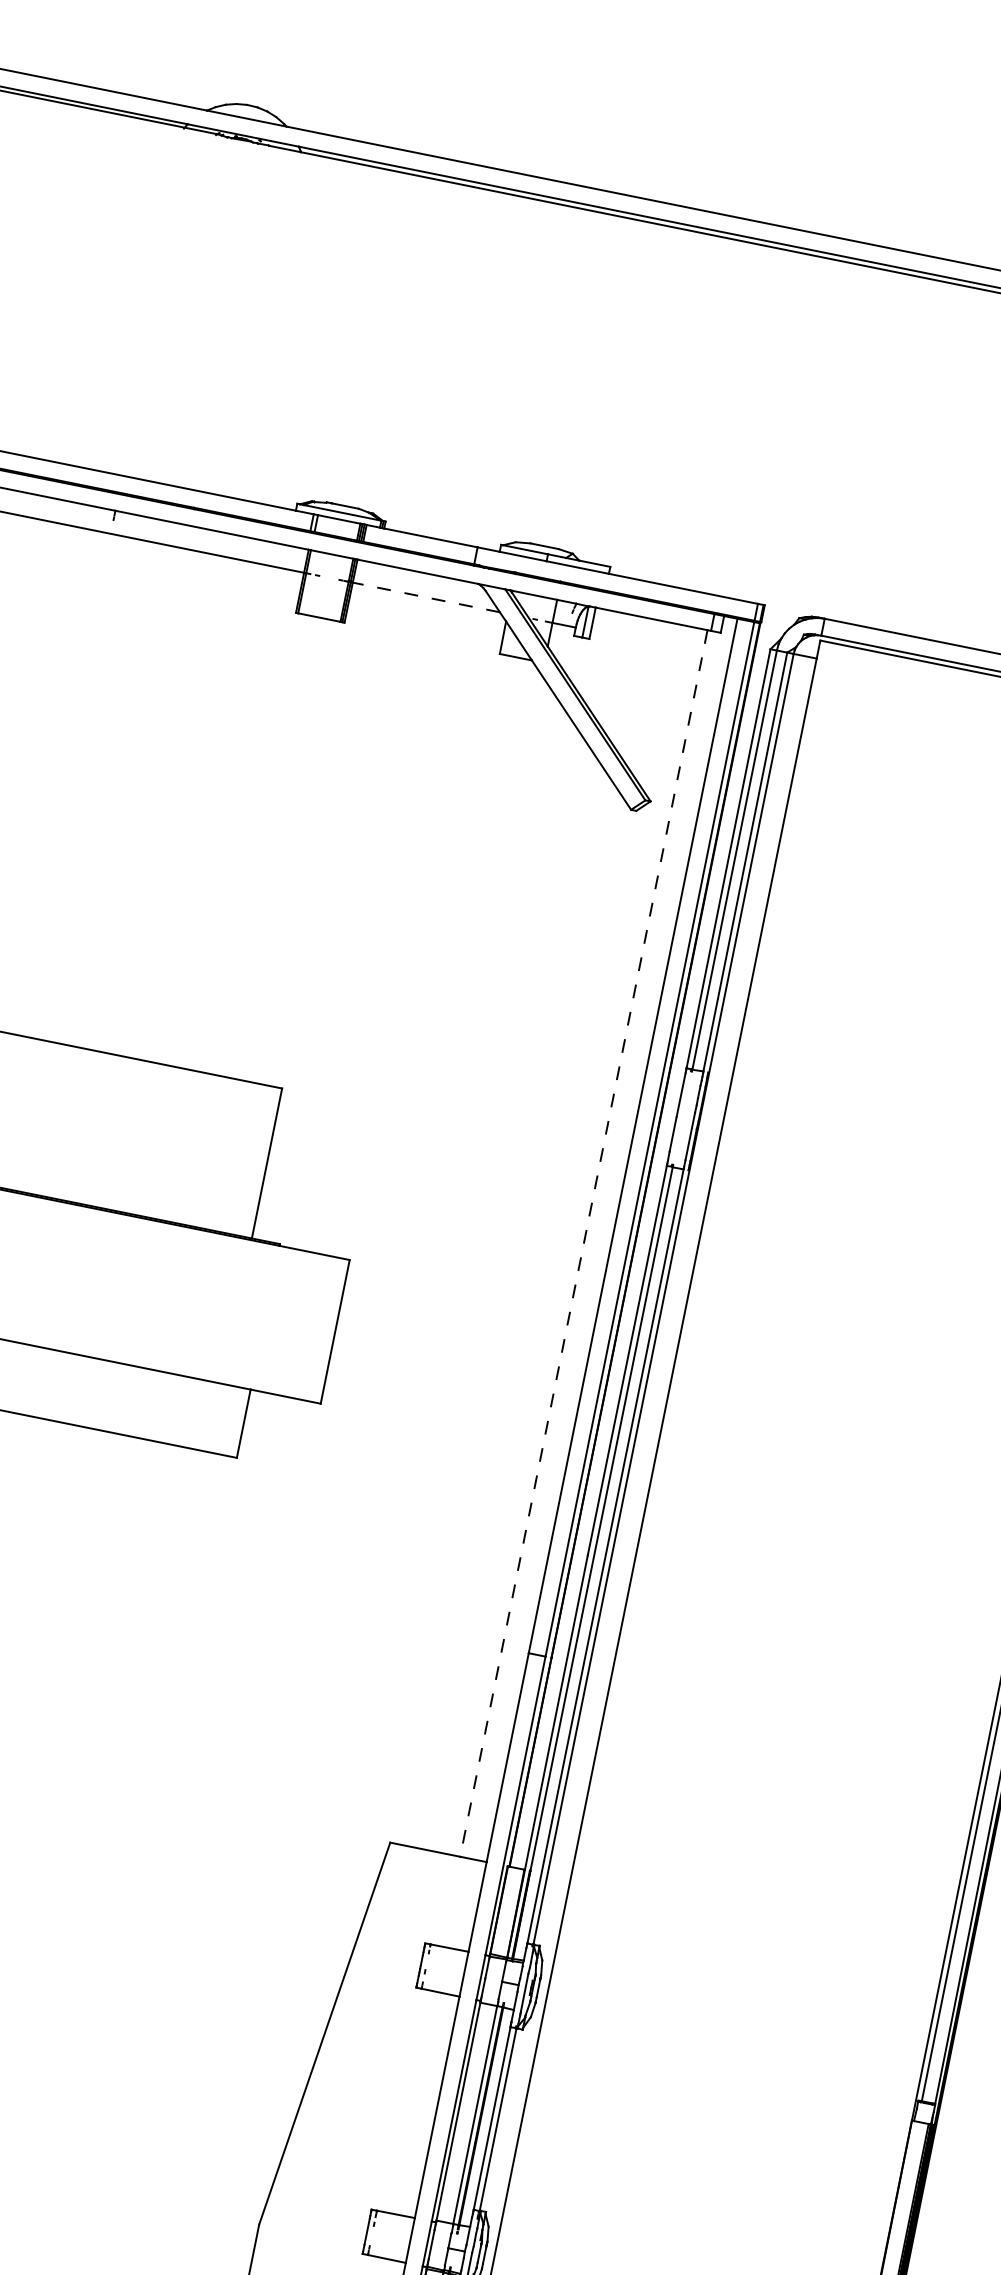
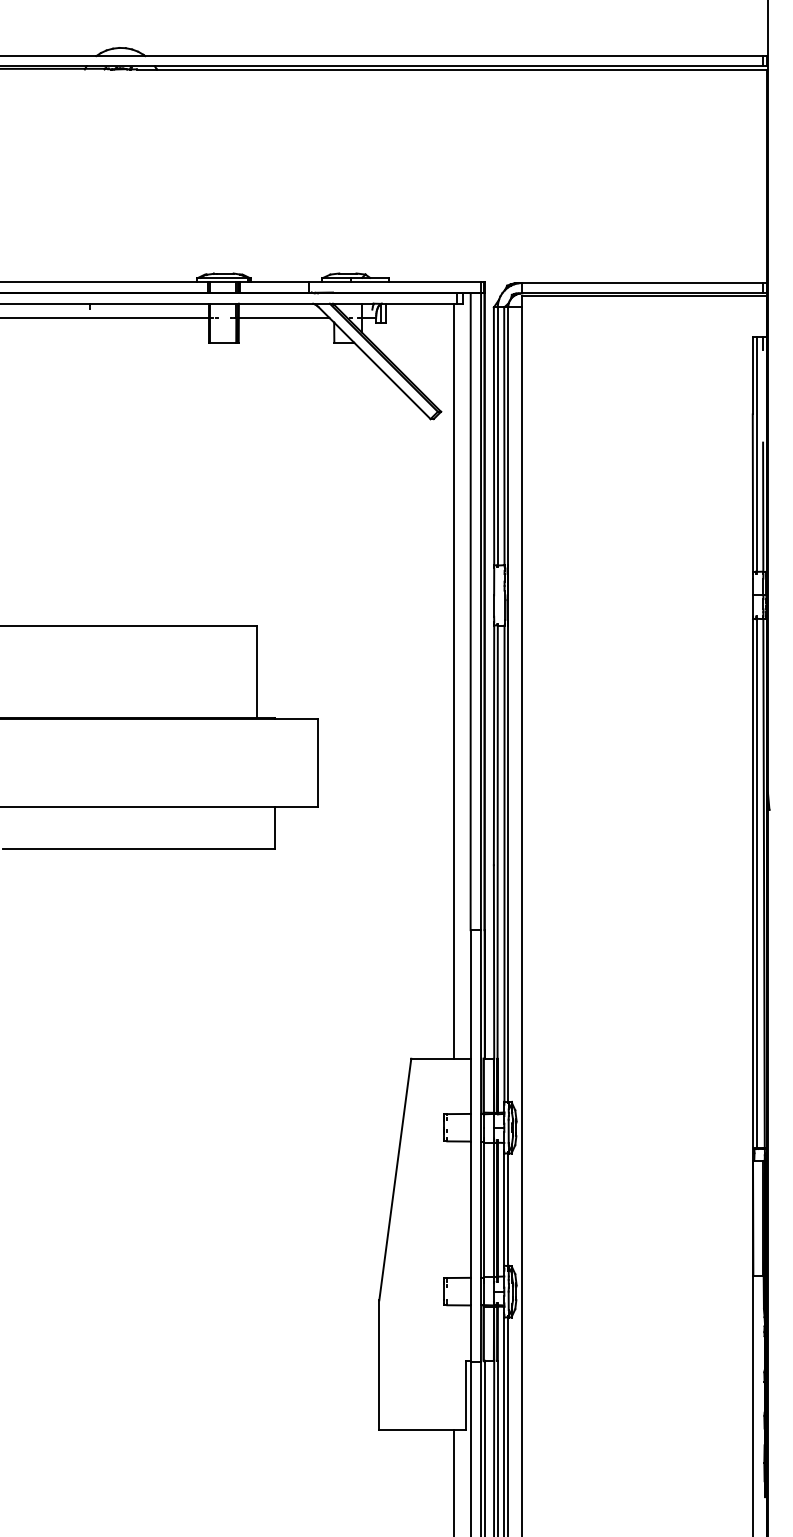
line: (425, 596) -> (283, 317), dashed -> solid
line: (584, 1243) -> (454, 681), dashed -> solid

